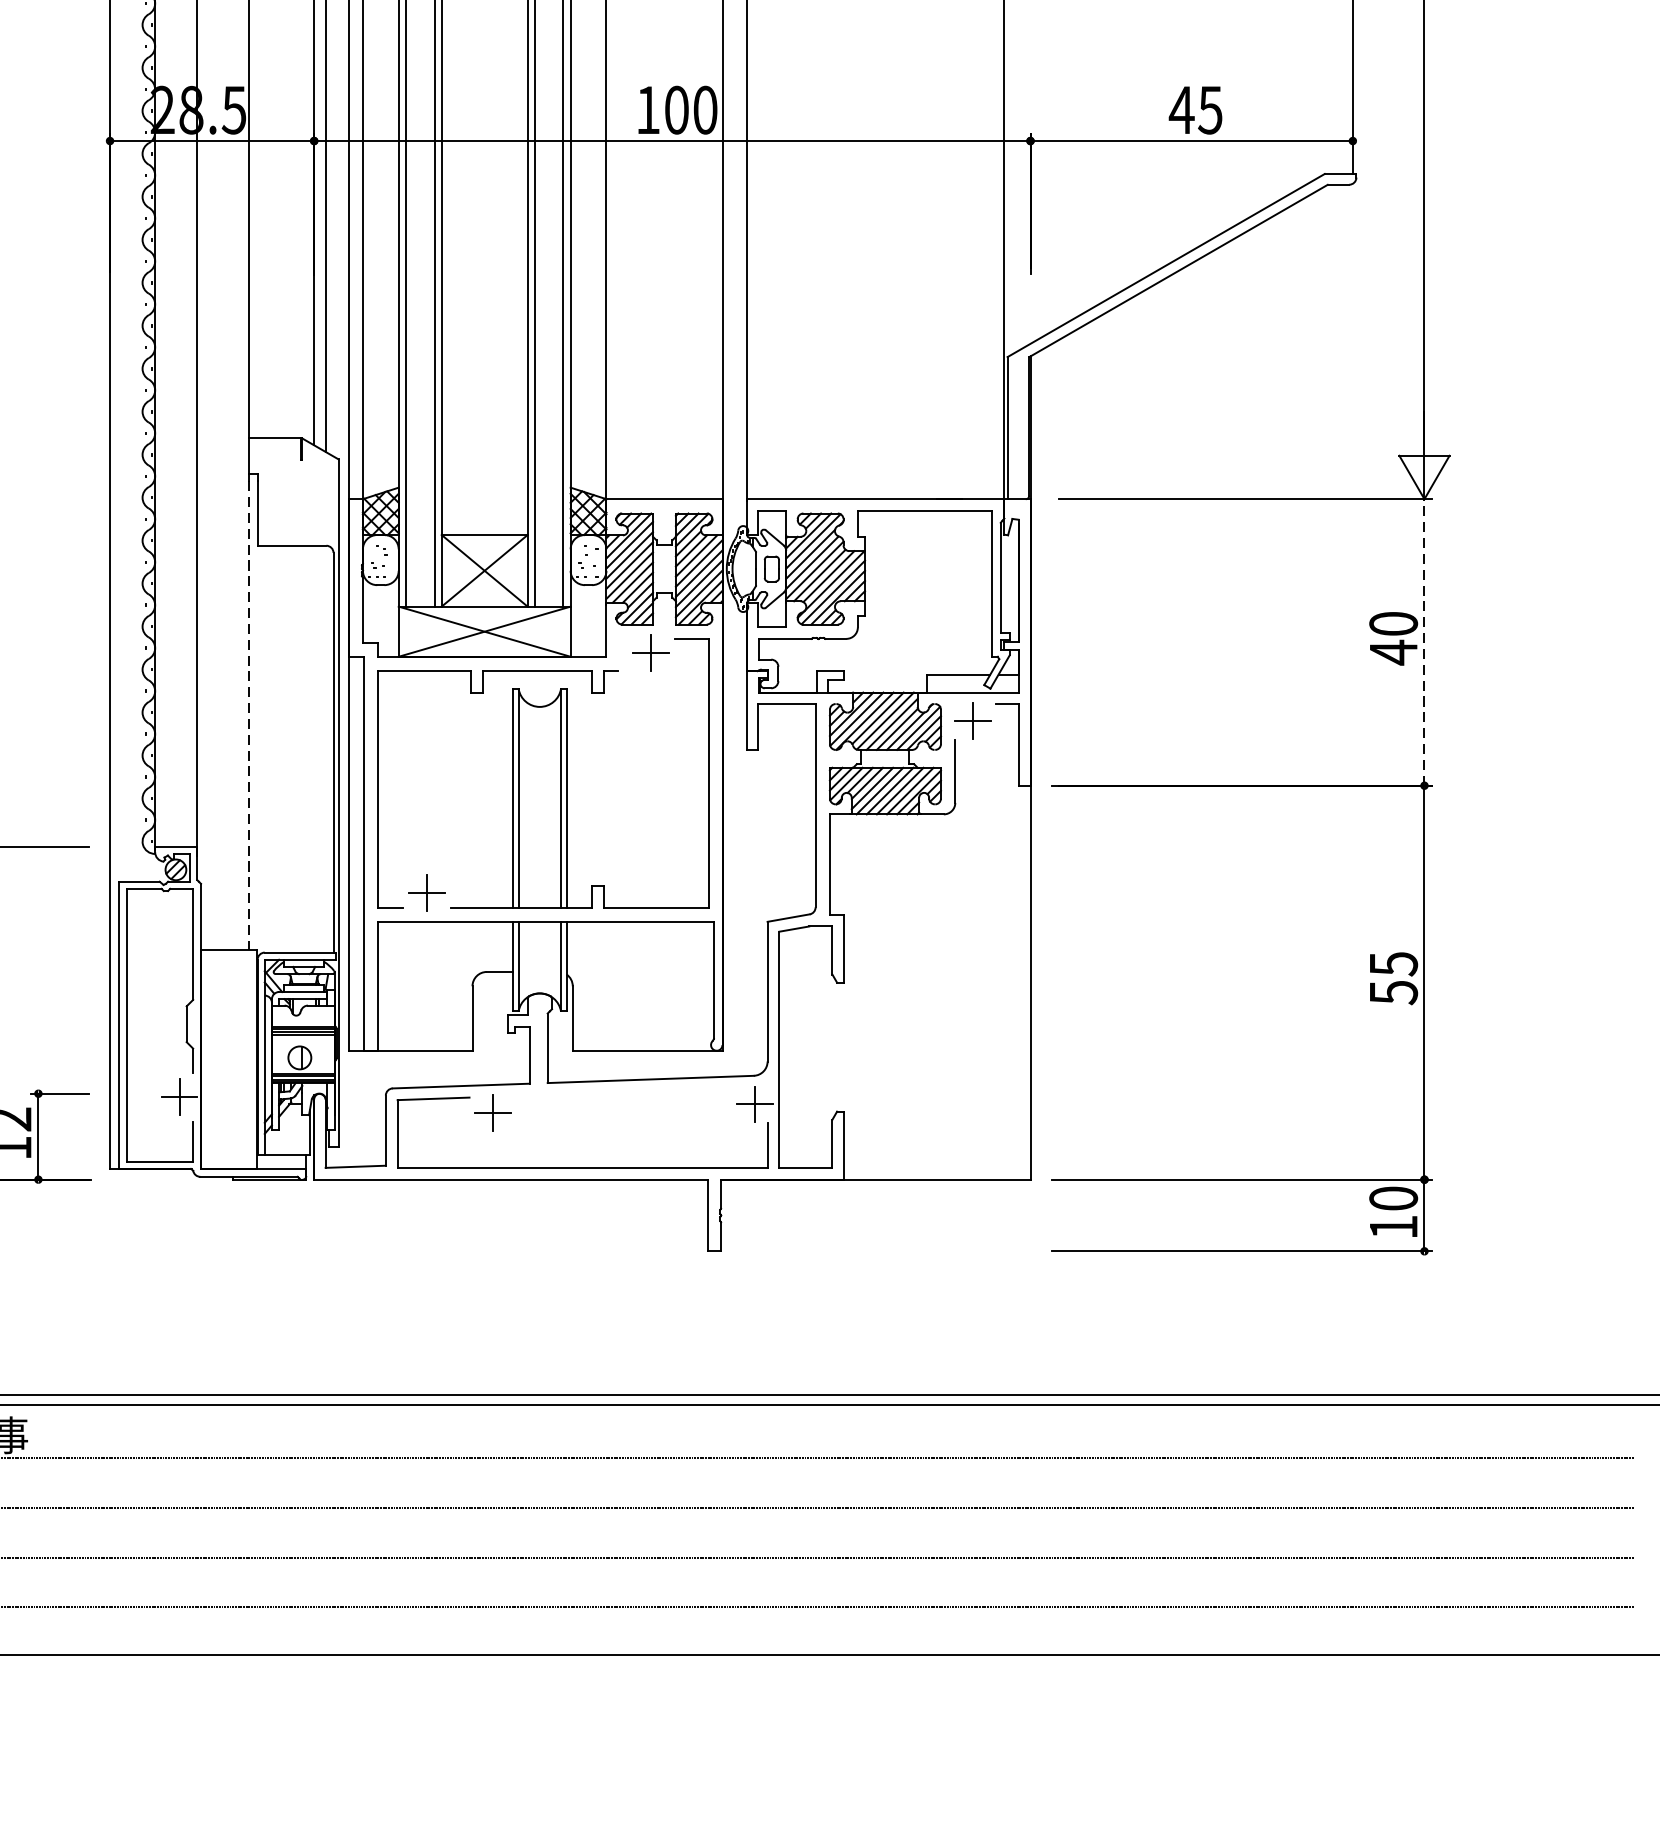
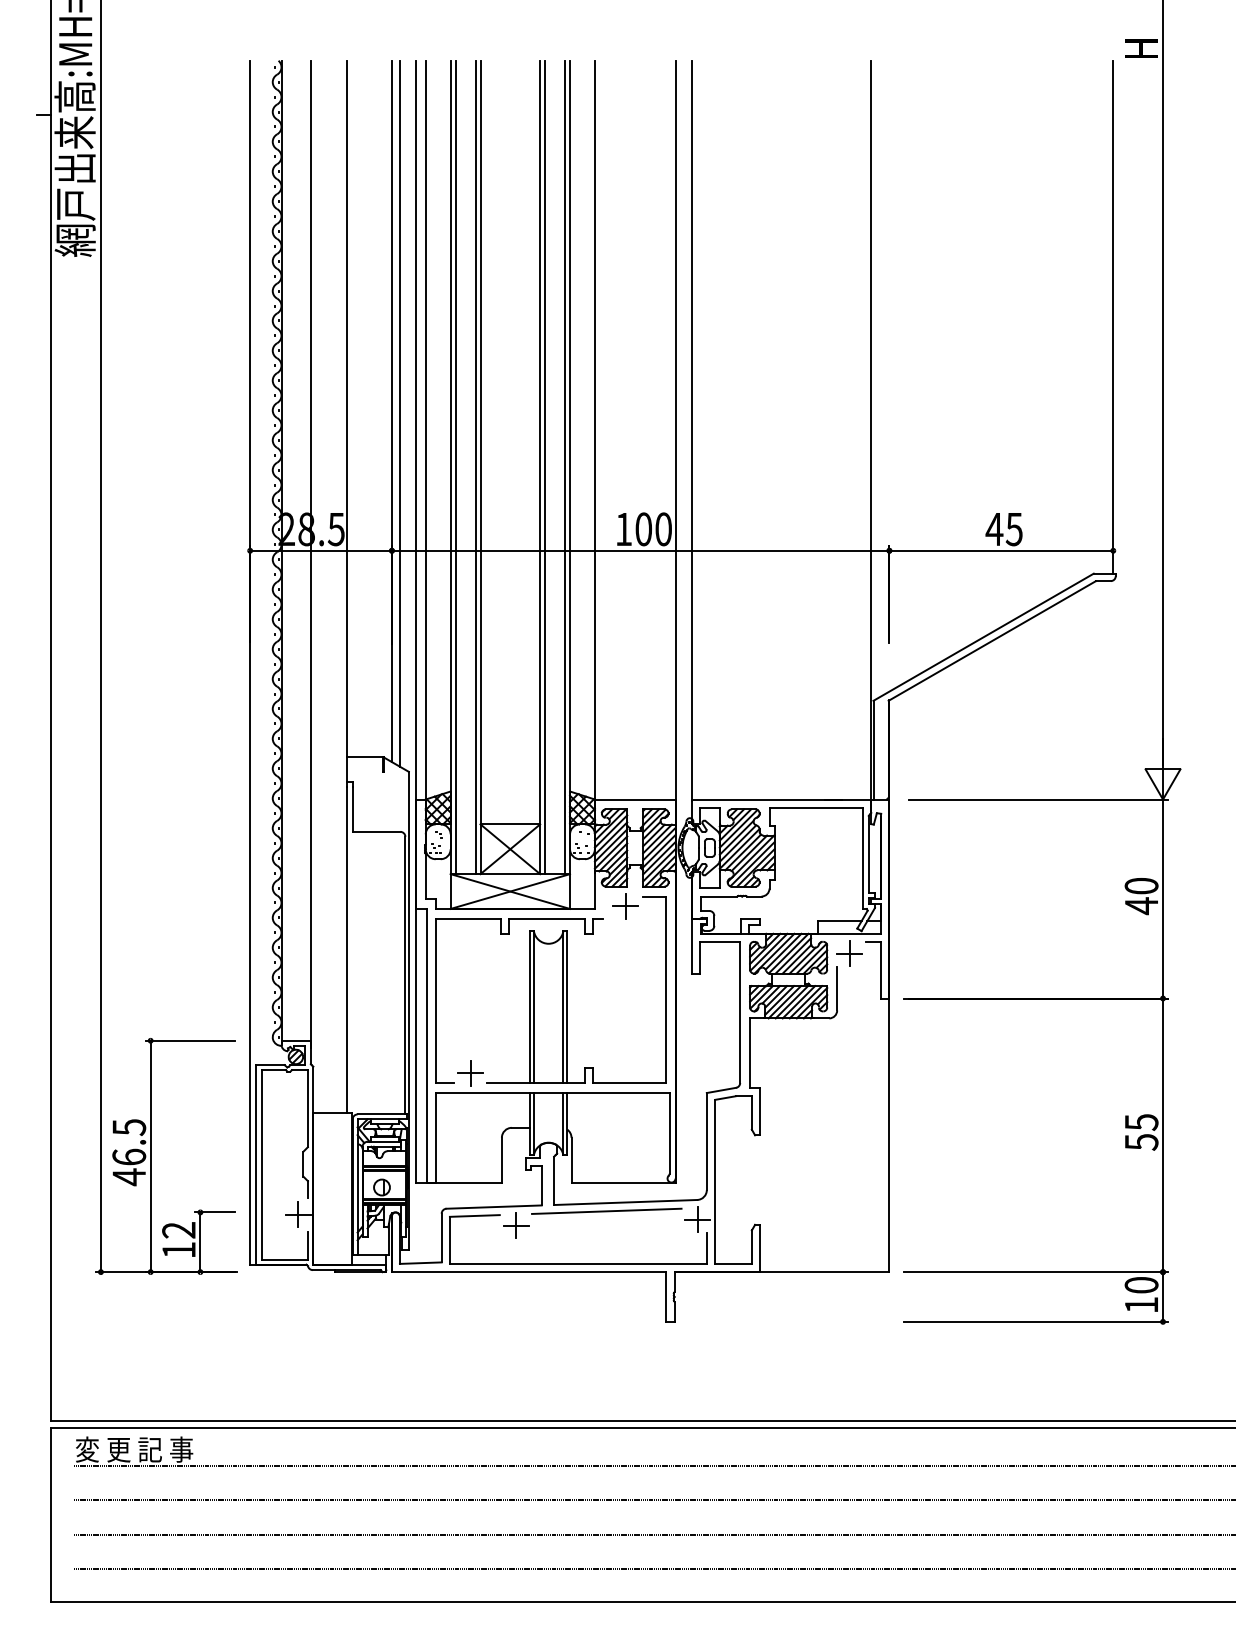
line: (1425, 641) -> (1163, 898), dashed -> solid
line: (248, 716) -> (346, 950), dashed -> solid
line: (623, 1090) -> (606, 1210), added

